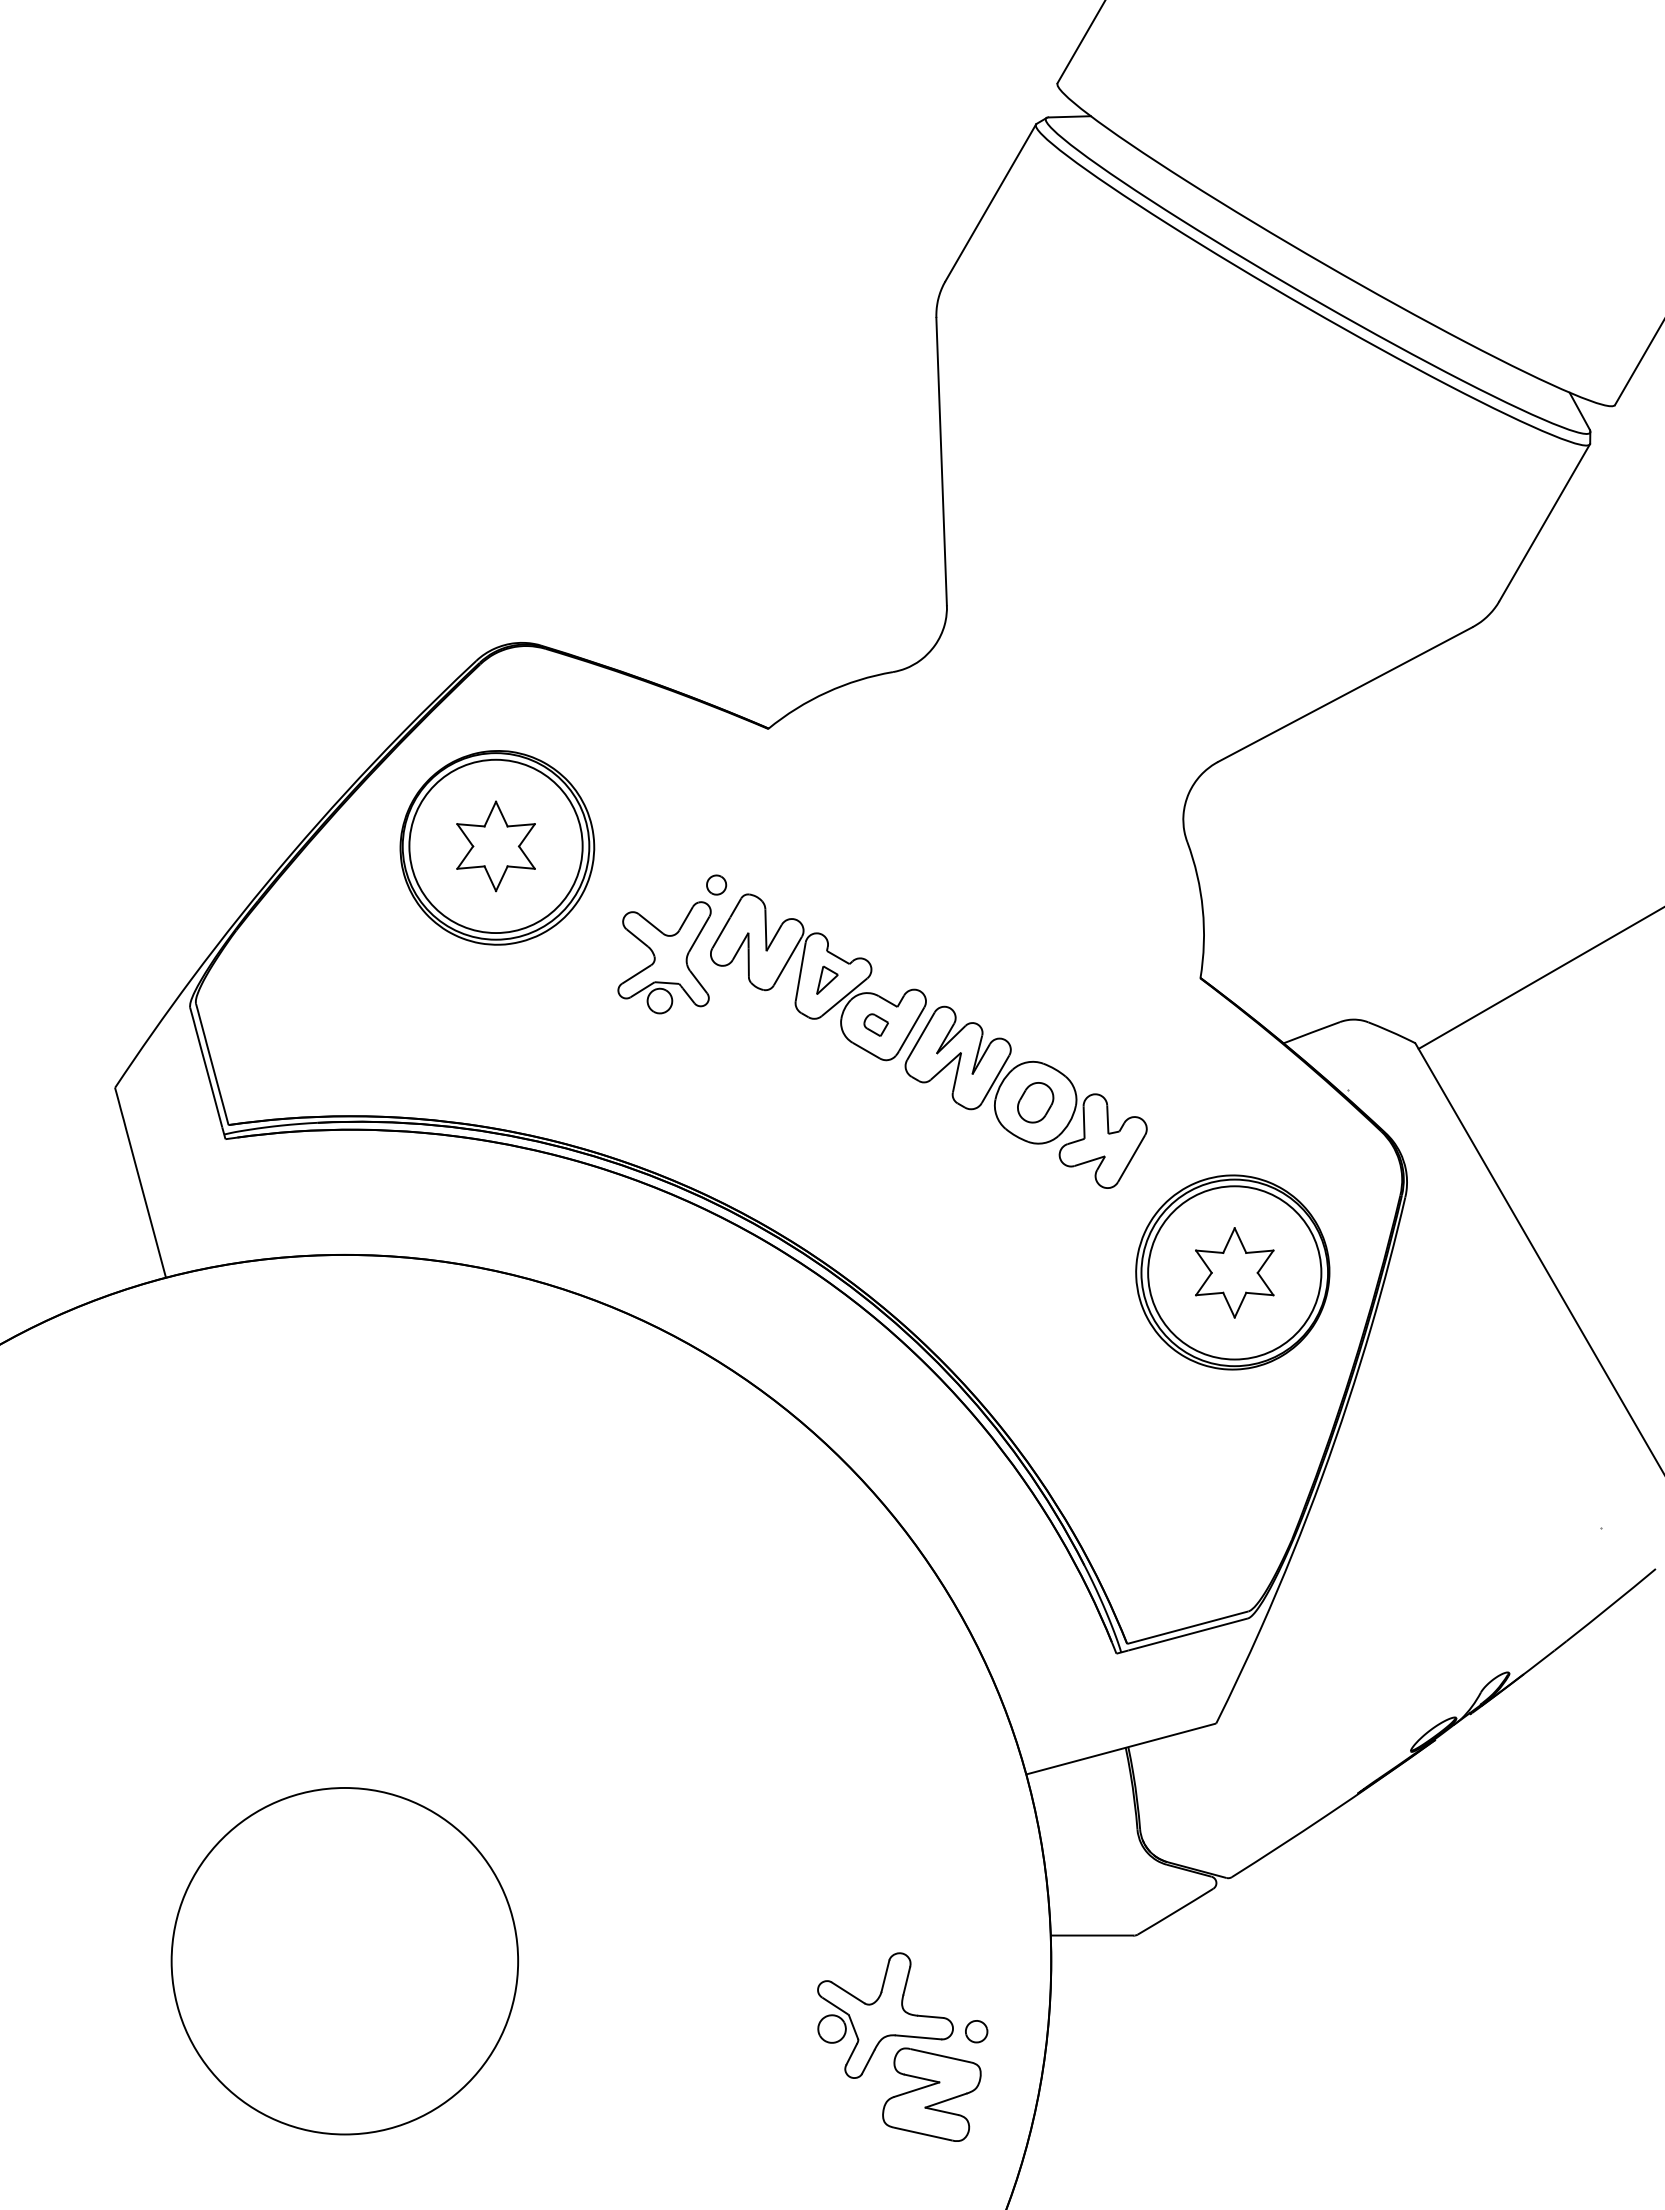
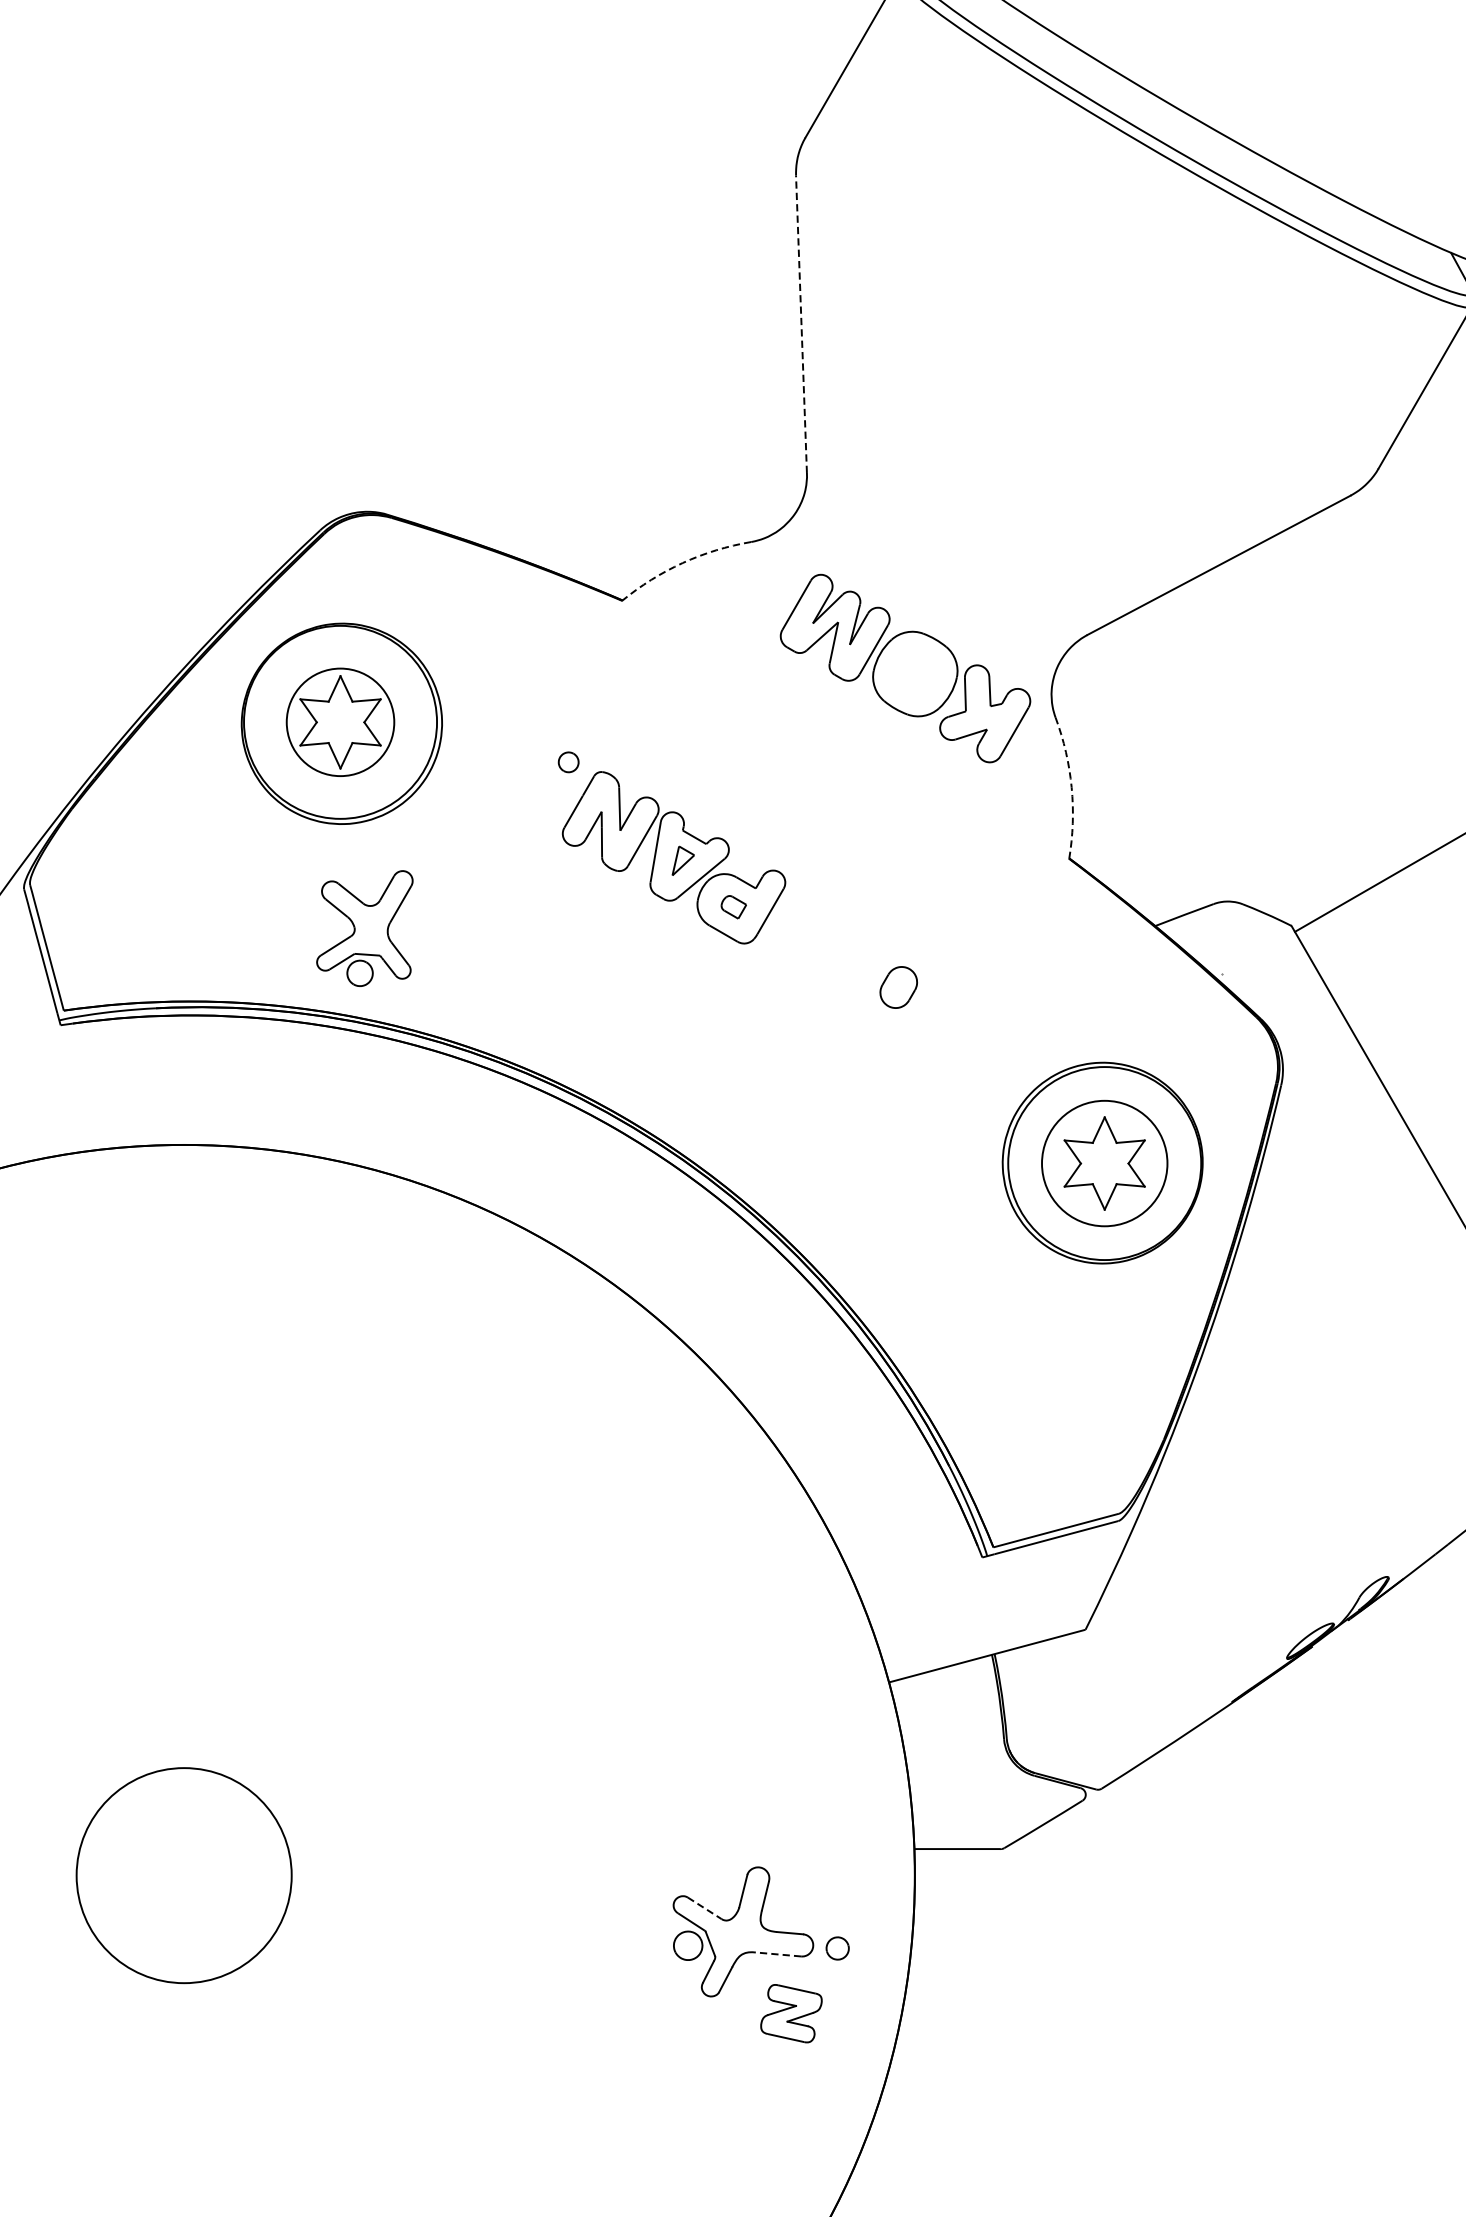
line: (941, 461) -> (801, 324), solid -> dashed
arc: (826, 692) -> (682, 563), solid -> dashed
circle: (495, 846) -> (339, 722), size x0.6
arc: (1202, 909) -> (1071, 787), solid -> dashed
part: (664, 957) -> (364, 928), moved
part: (1025, 1096) -> (904, 667), moved
circle: (1234, 1272) -> (1104, 1163), size x0.7
circle: (344, 1960) -> (183, 1874), size x0.6
line: (848, 1993) -> (705, 1909), solid -> dashed
line: (918, 2037) -> (777, 1954), solid -> dashed
part: (931, 2094) -> (791, 2013), size x0.6

